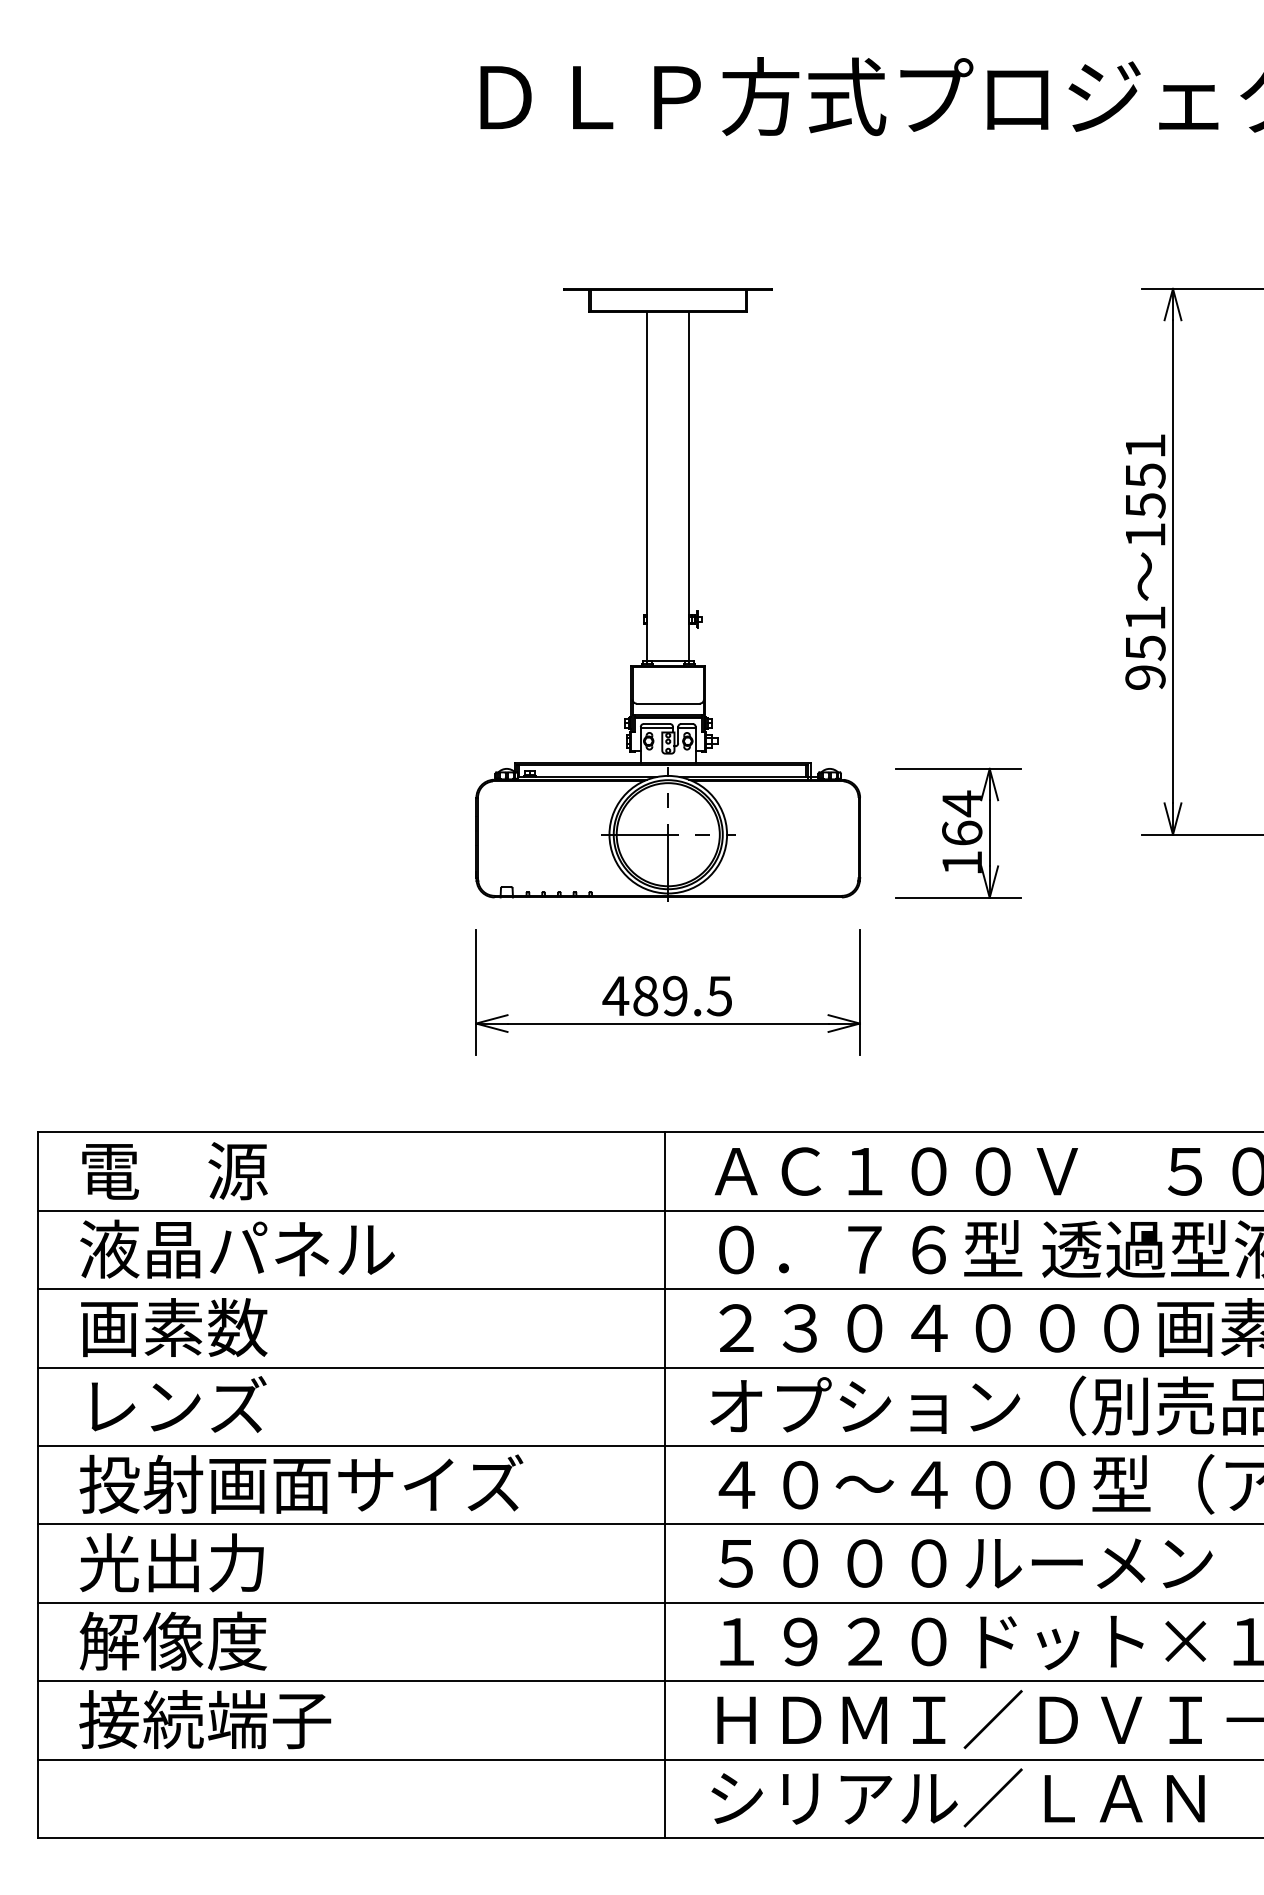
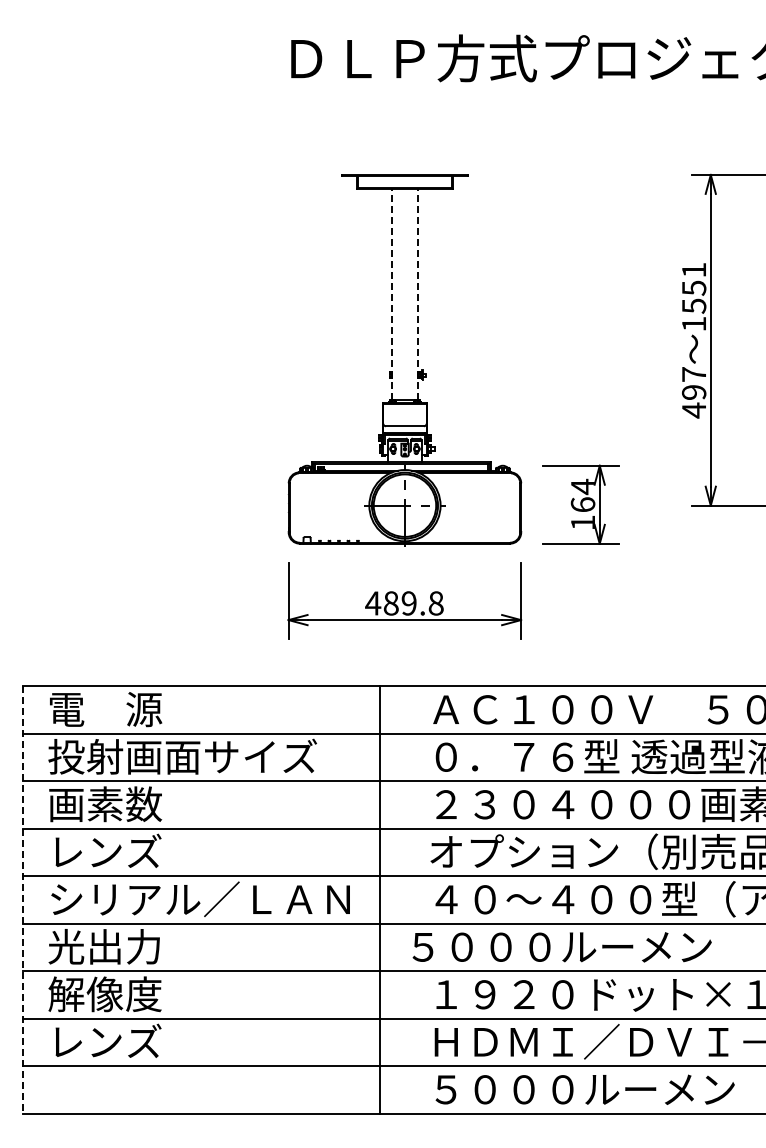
line: (647, 486) -> (392, 294), solid -> dashed
line: (688, 486) -> (417, 294), solid -> dashed
text: (1146, 647) -> (694, 392), 951 -> 497
text: (718, 996) -> (435, 603), 489.5 -> 489.8
text: (301, 1248) -> (182, 756), 液晶パネル -> 投射画面サイズ
line: (38, 1484) -> (23, 899), solid -> dashed
text: (327, 1484) -> (198, 899), 投射画面サイズ -> シリアル／ＬＡＮ
line: (665, 1484) -> (380, 899), moved
text: (964, 1563) -> (561, 947), moved
text: (205, 1719) -> (124, 1041), 接続端子 -> レンズ
text: (961, 1798) -> (582, 1089), シリアル／ＬＡＮ -> ５０００ルーメン

